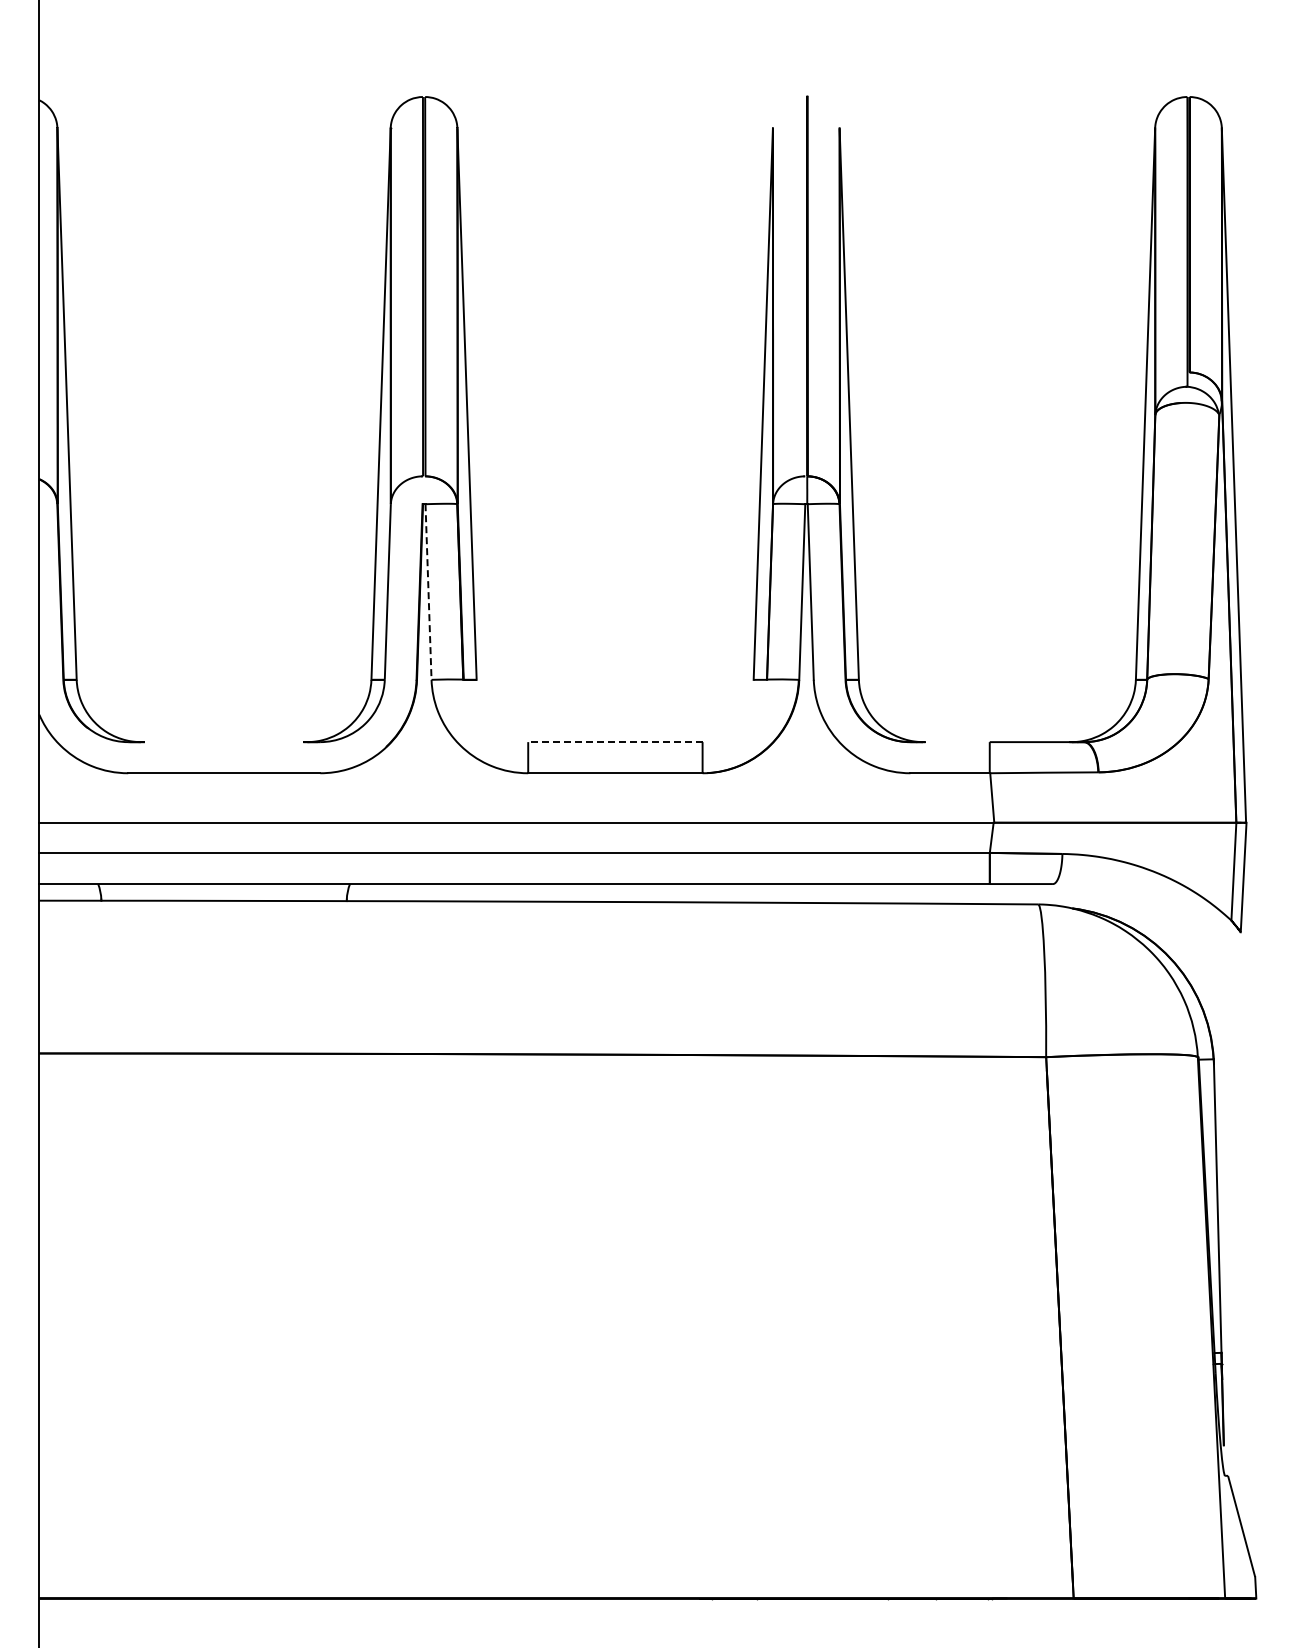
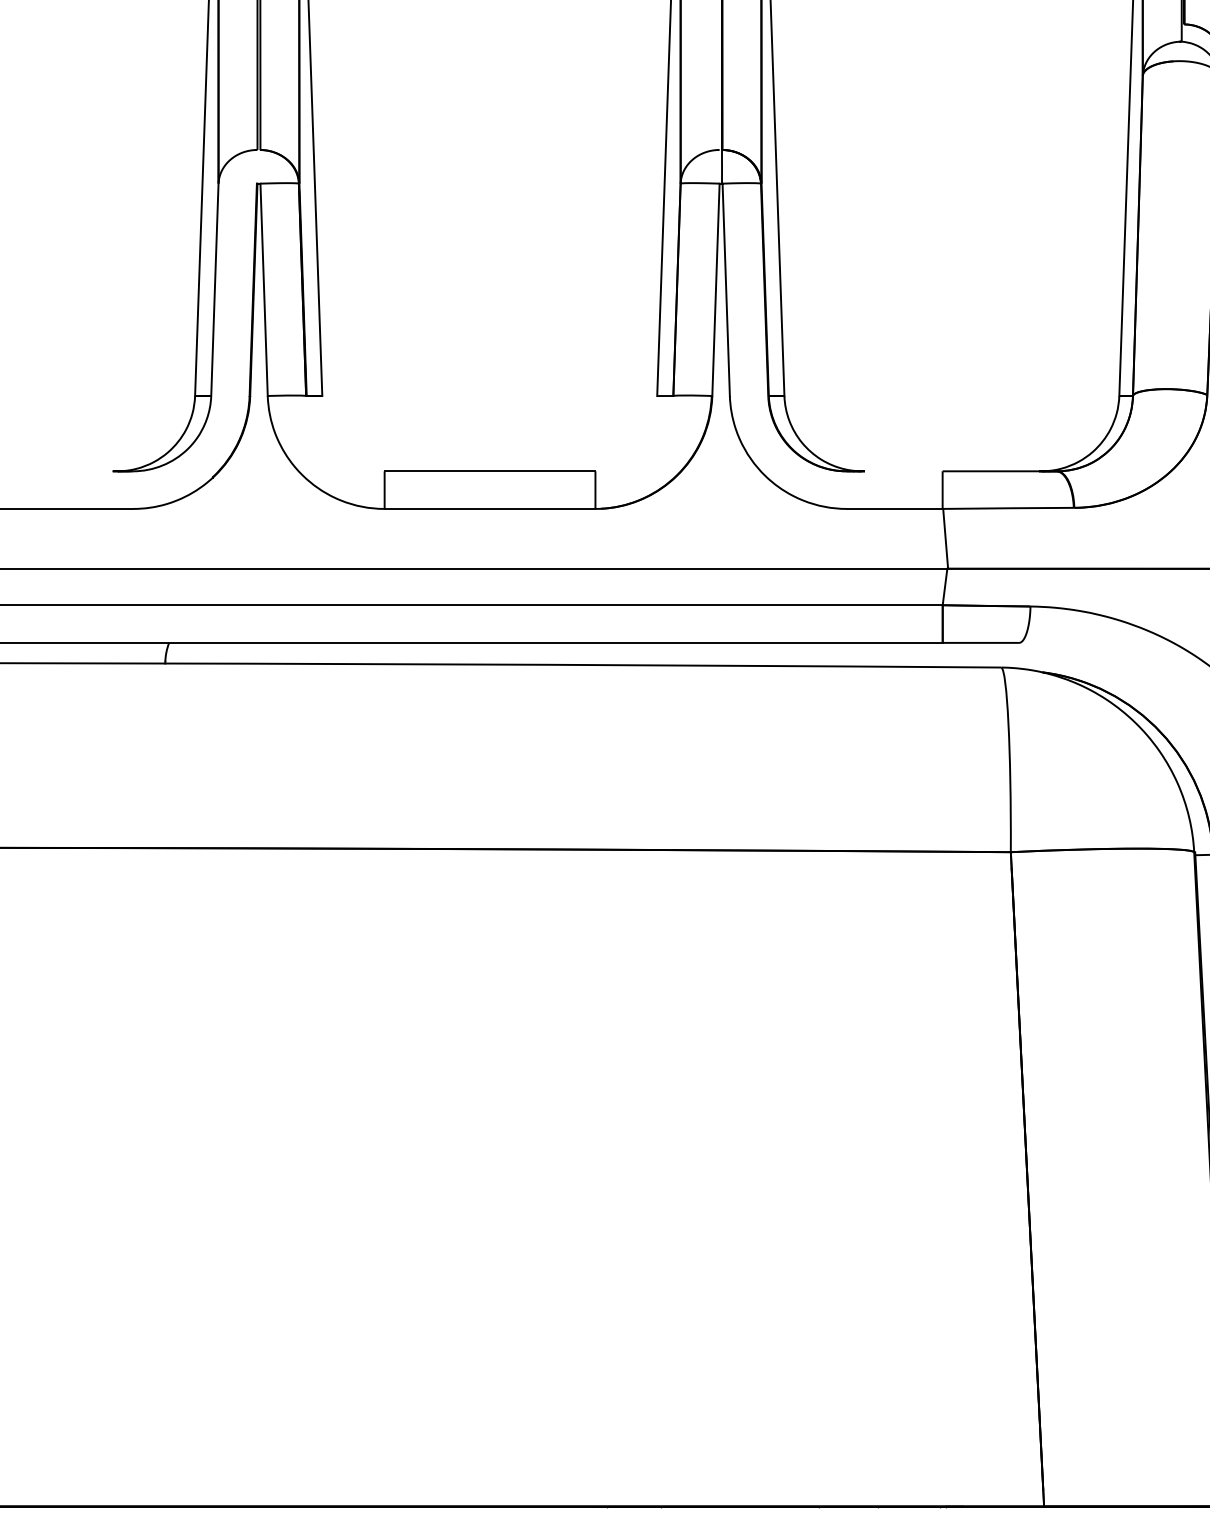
line: (428, 592) -> (264, 290), dashed -> solid
line: (614, 742) -> (488, 471), dashed -> solid

